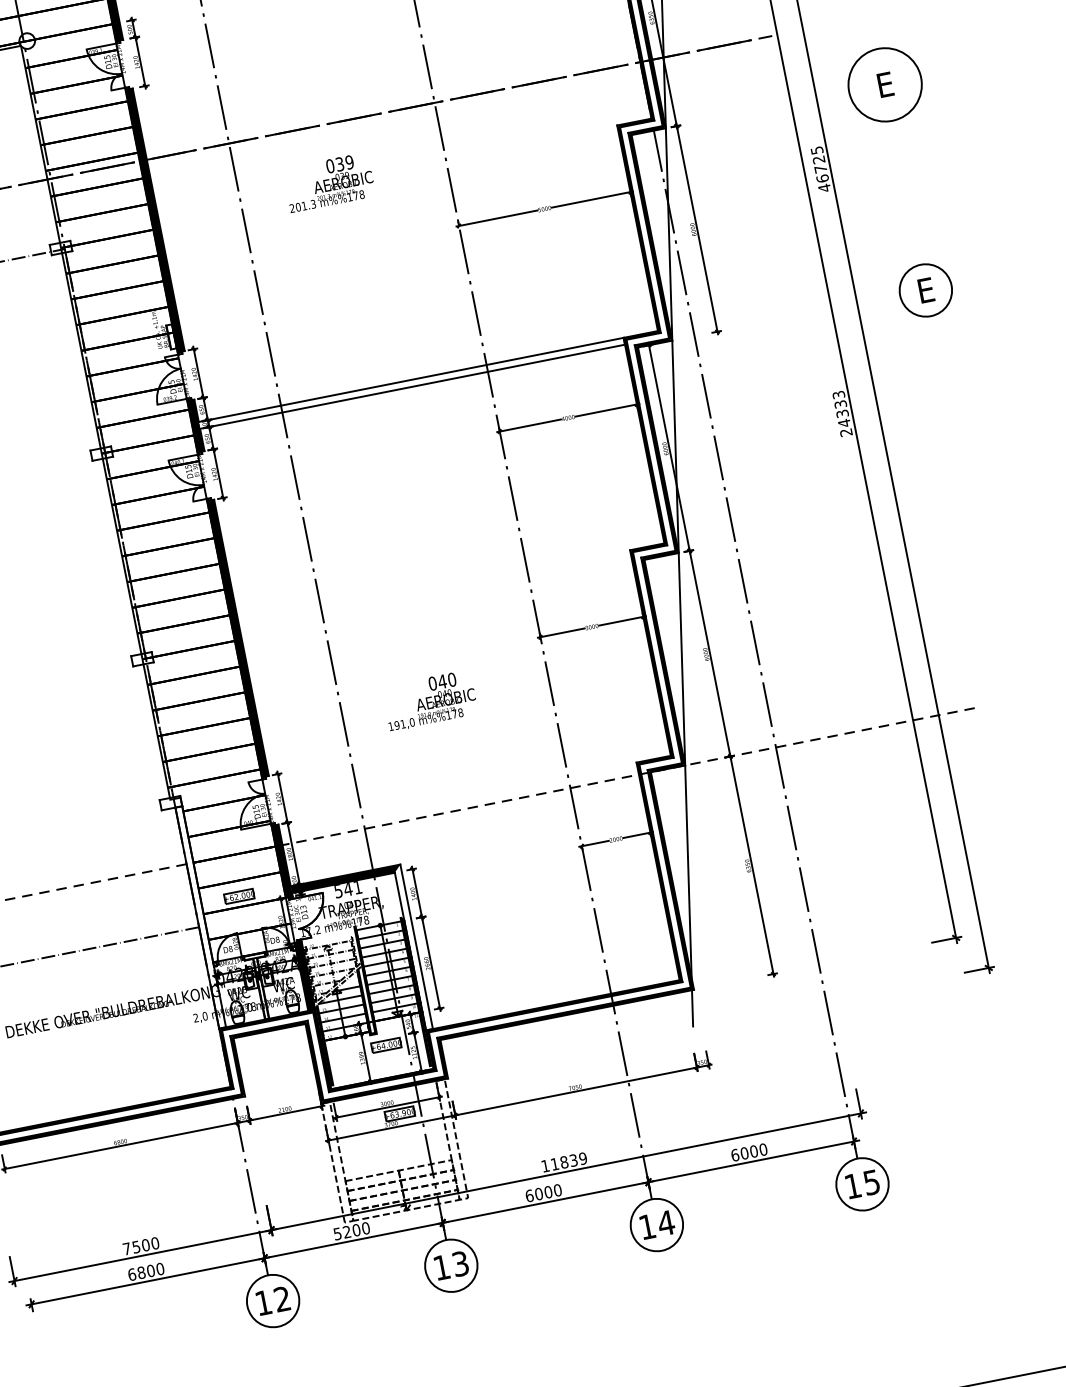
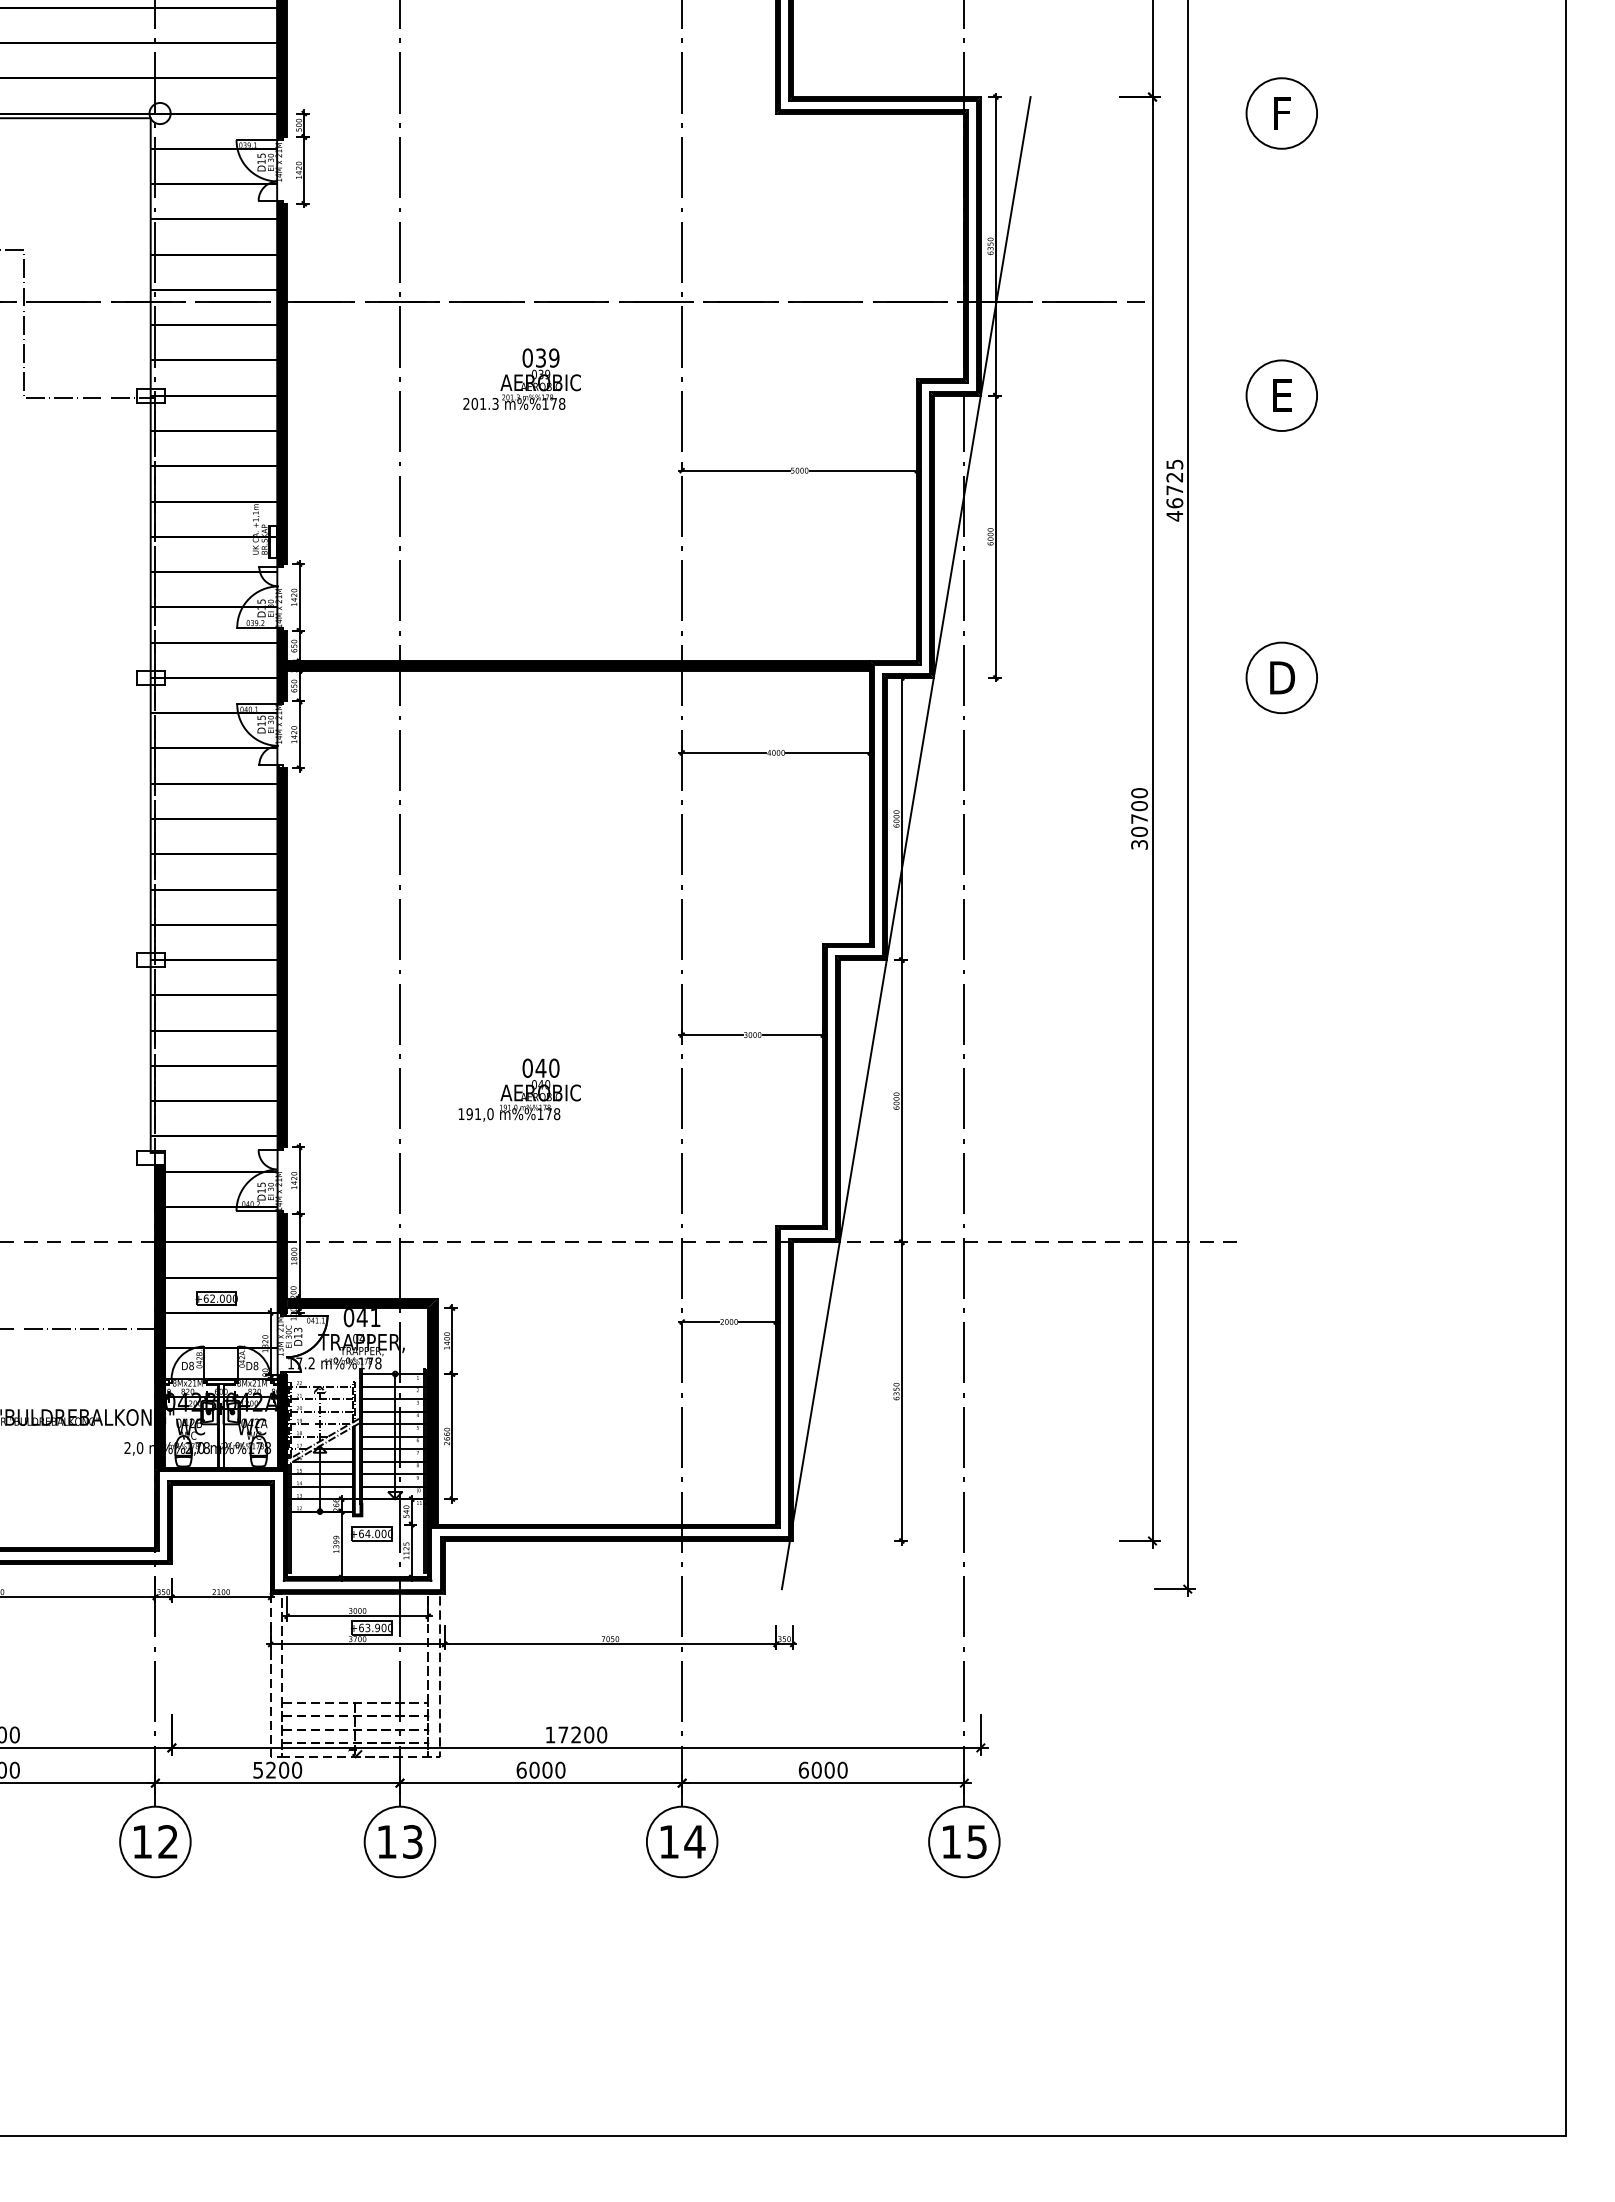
circle: (884, 84) -> (1281, 395), size x0.71
text: (926, 290) -> (1282, 677), E -> D
fill: (411, 382) -> (578, 665), added
text: (842, 413) -> (1139, 818), 24333 -> 30700
text: (338, 891) -> (348, 1318), 541 -> 041
fill: (200, 917) -> (159, 1316), added
fill: (412, 947) -> (432, 1411), added
text: (568, 1161) -> (582, 1734), 11839 -> 17200

